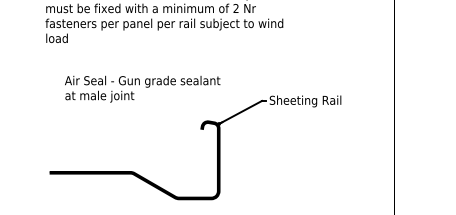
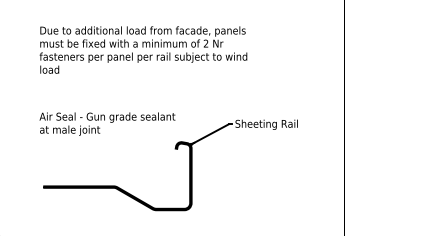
text: (142, 88) -> (107, 123), moved

